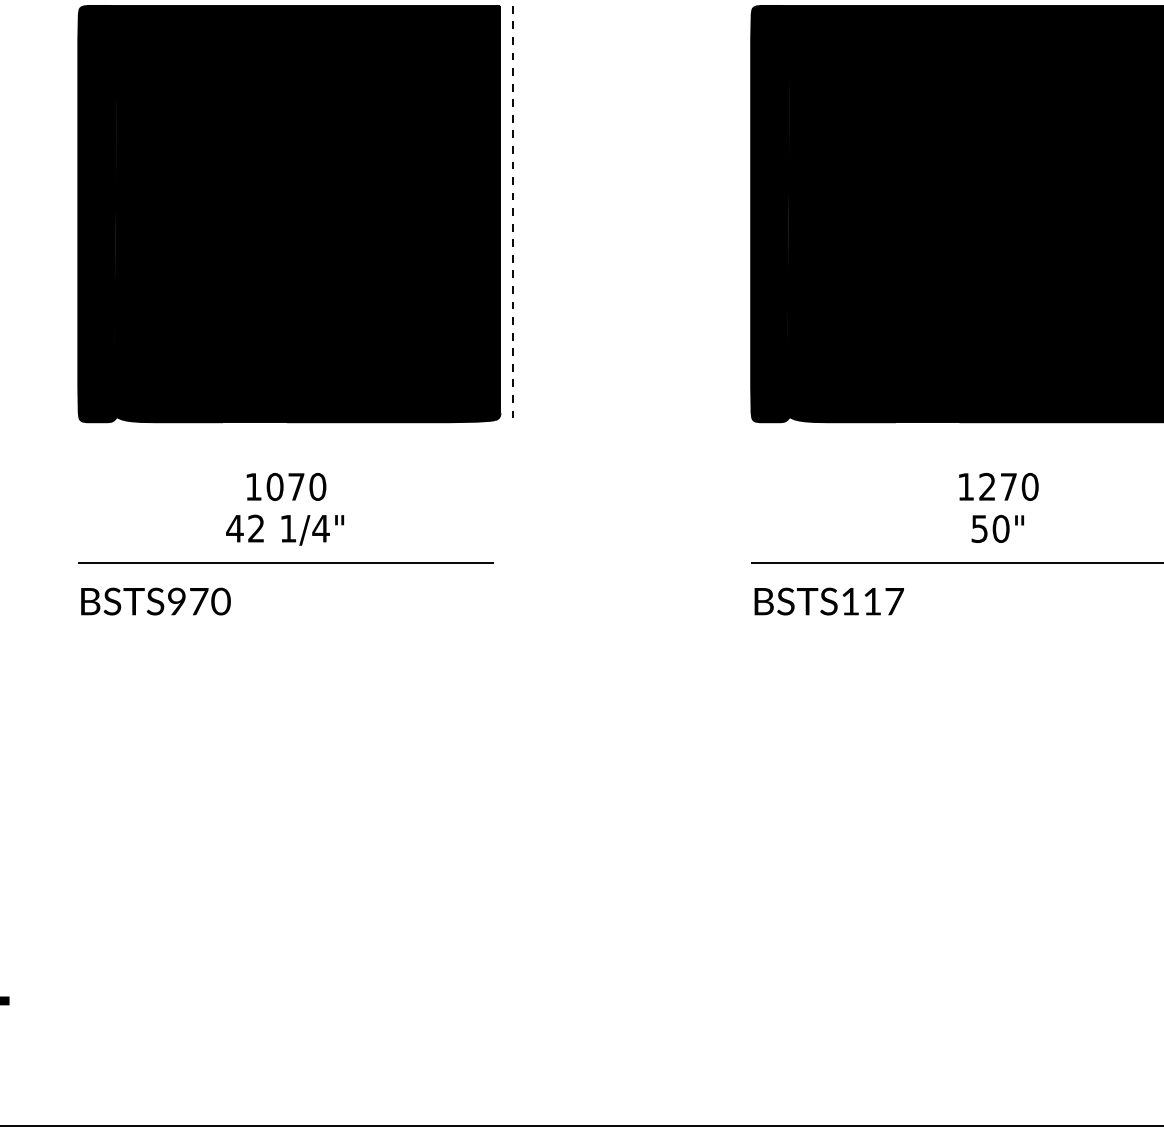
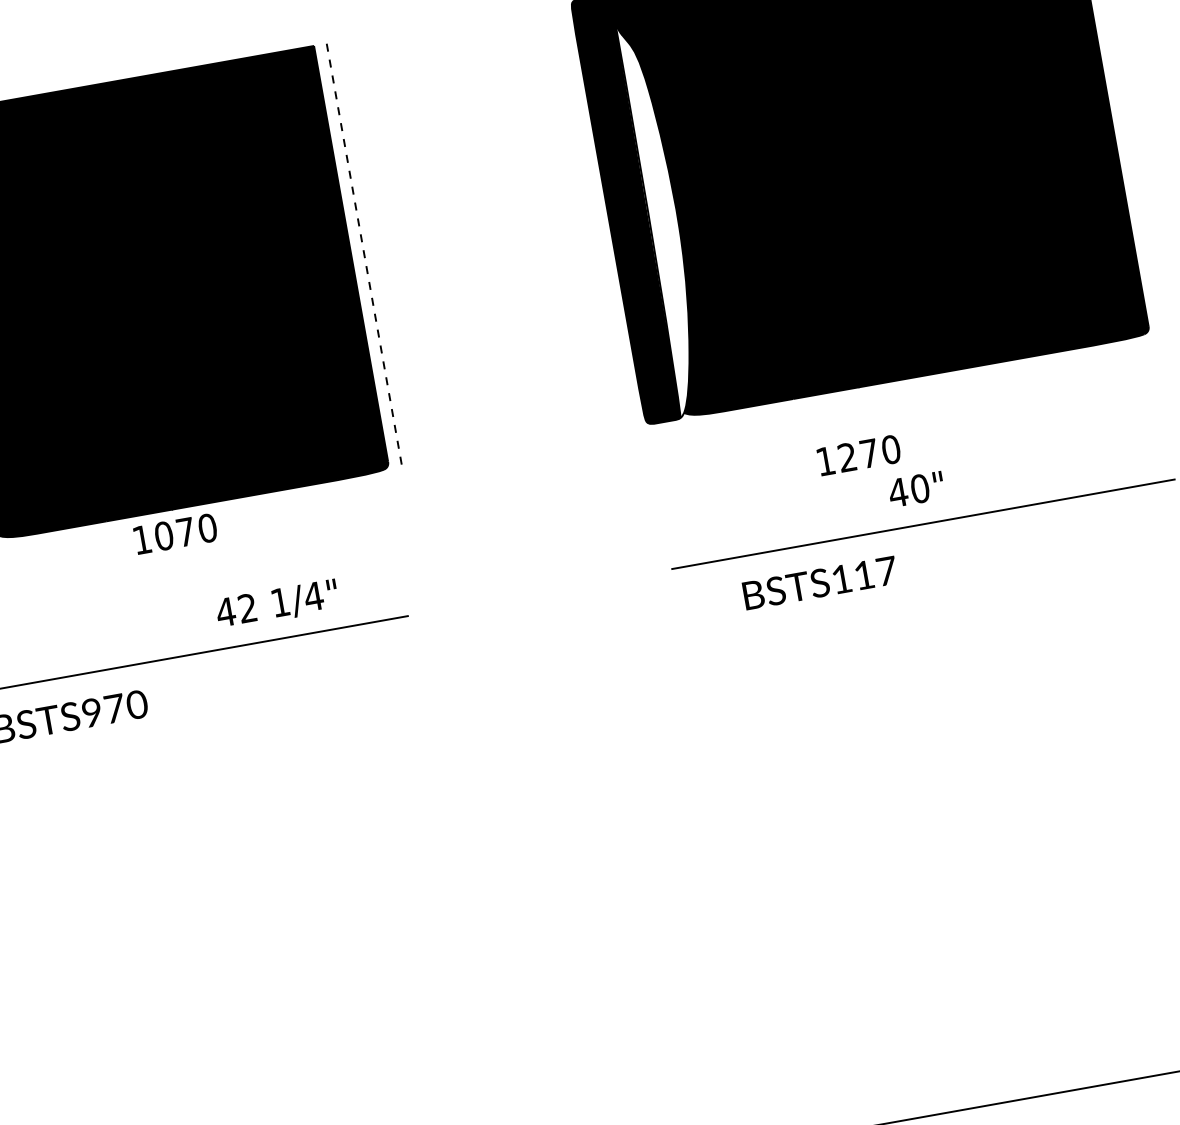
fill: (800, 223) -> (659, 213), removed
text: (286, 486) -> (175, 533), moved
text: (998, 486) -> (858, 455), moved
text: (979, 528) -> (898, 492), 50" -> 40"
text: (285, 529) -> (277, 603), moved
text: (828, 601) -> (819, 583), moved

